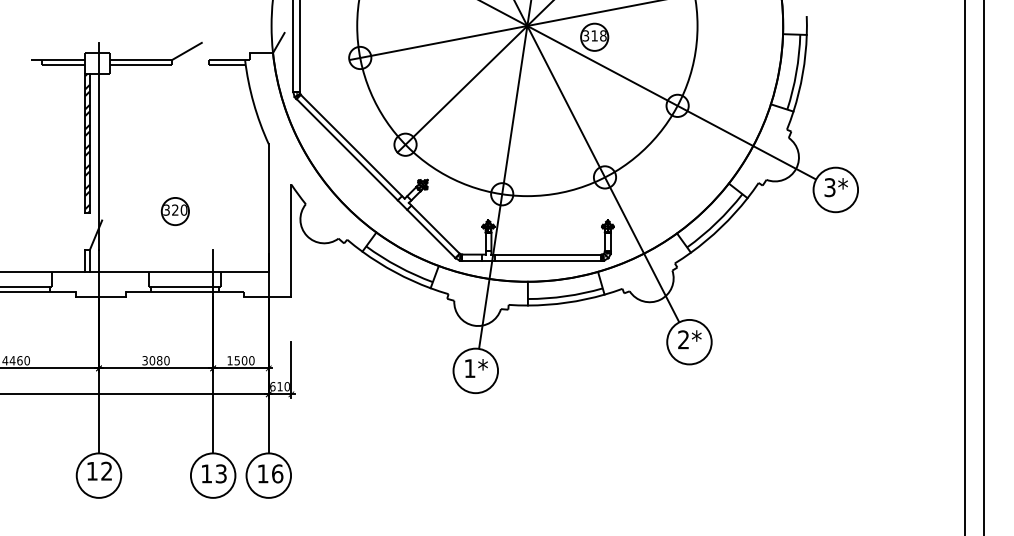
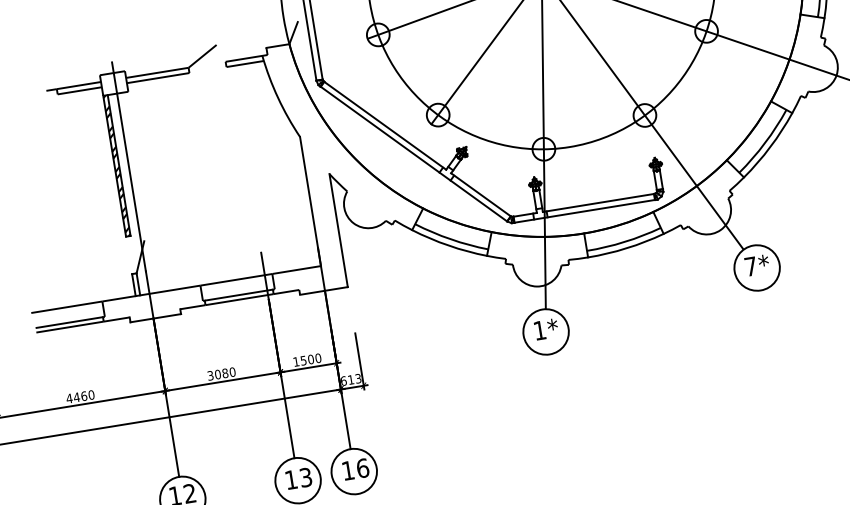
part: (174, 211) -> (215, 220), removed
text: (683, 339) -> (750, 266), 2* -> 7*
text: (286, 386) -> (357, 378), 610 -> 613

